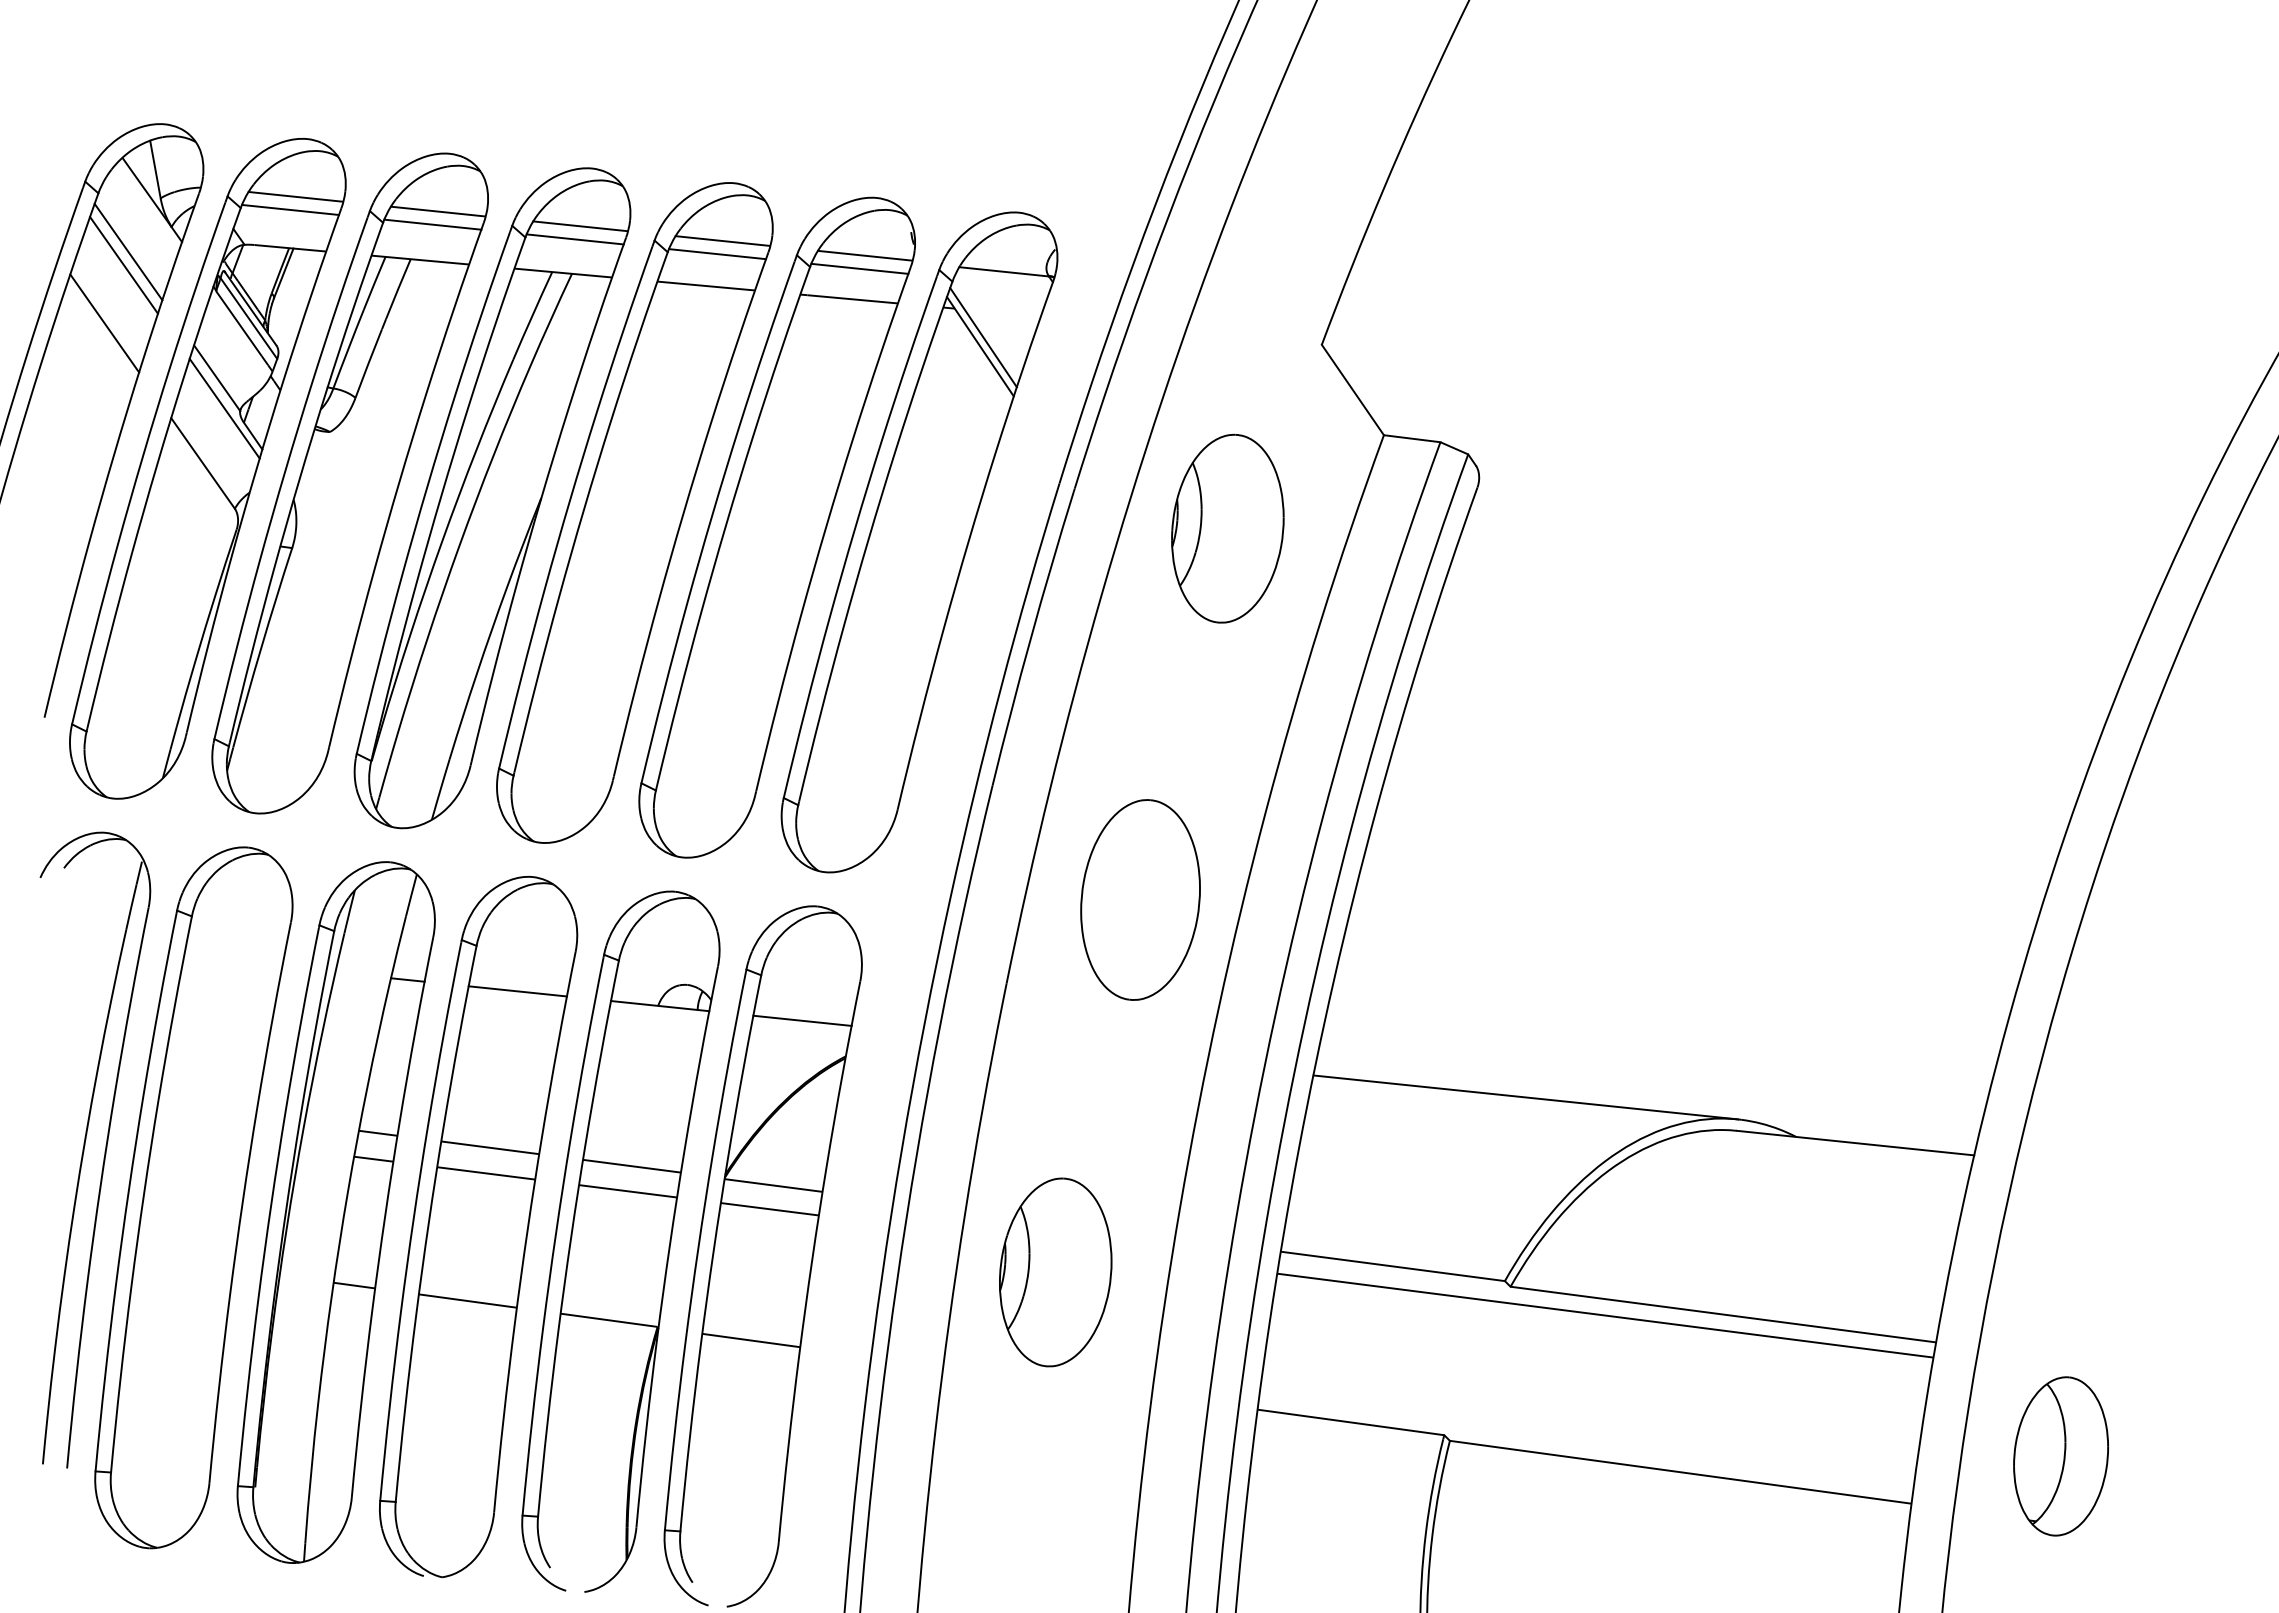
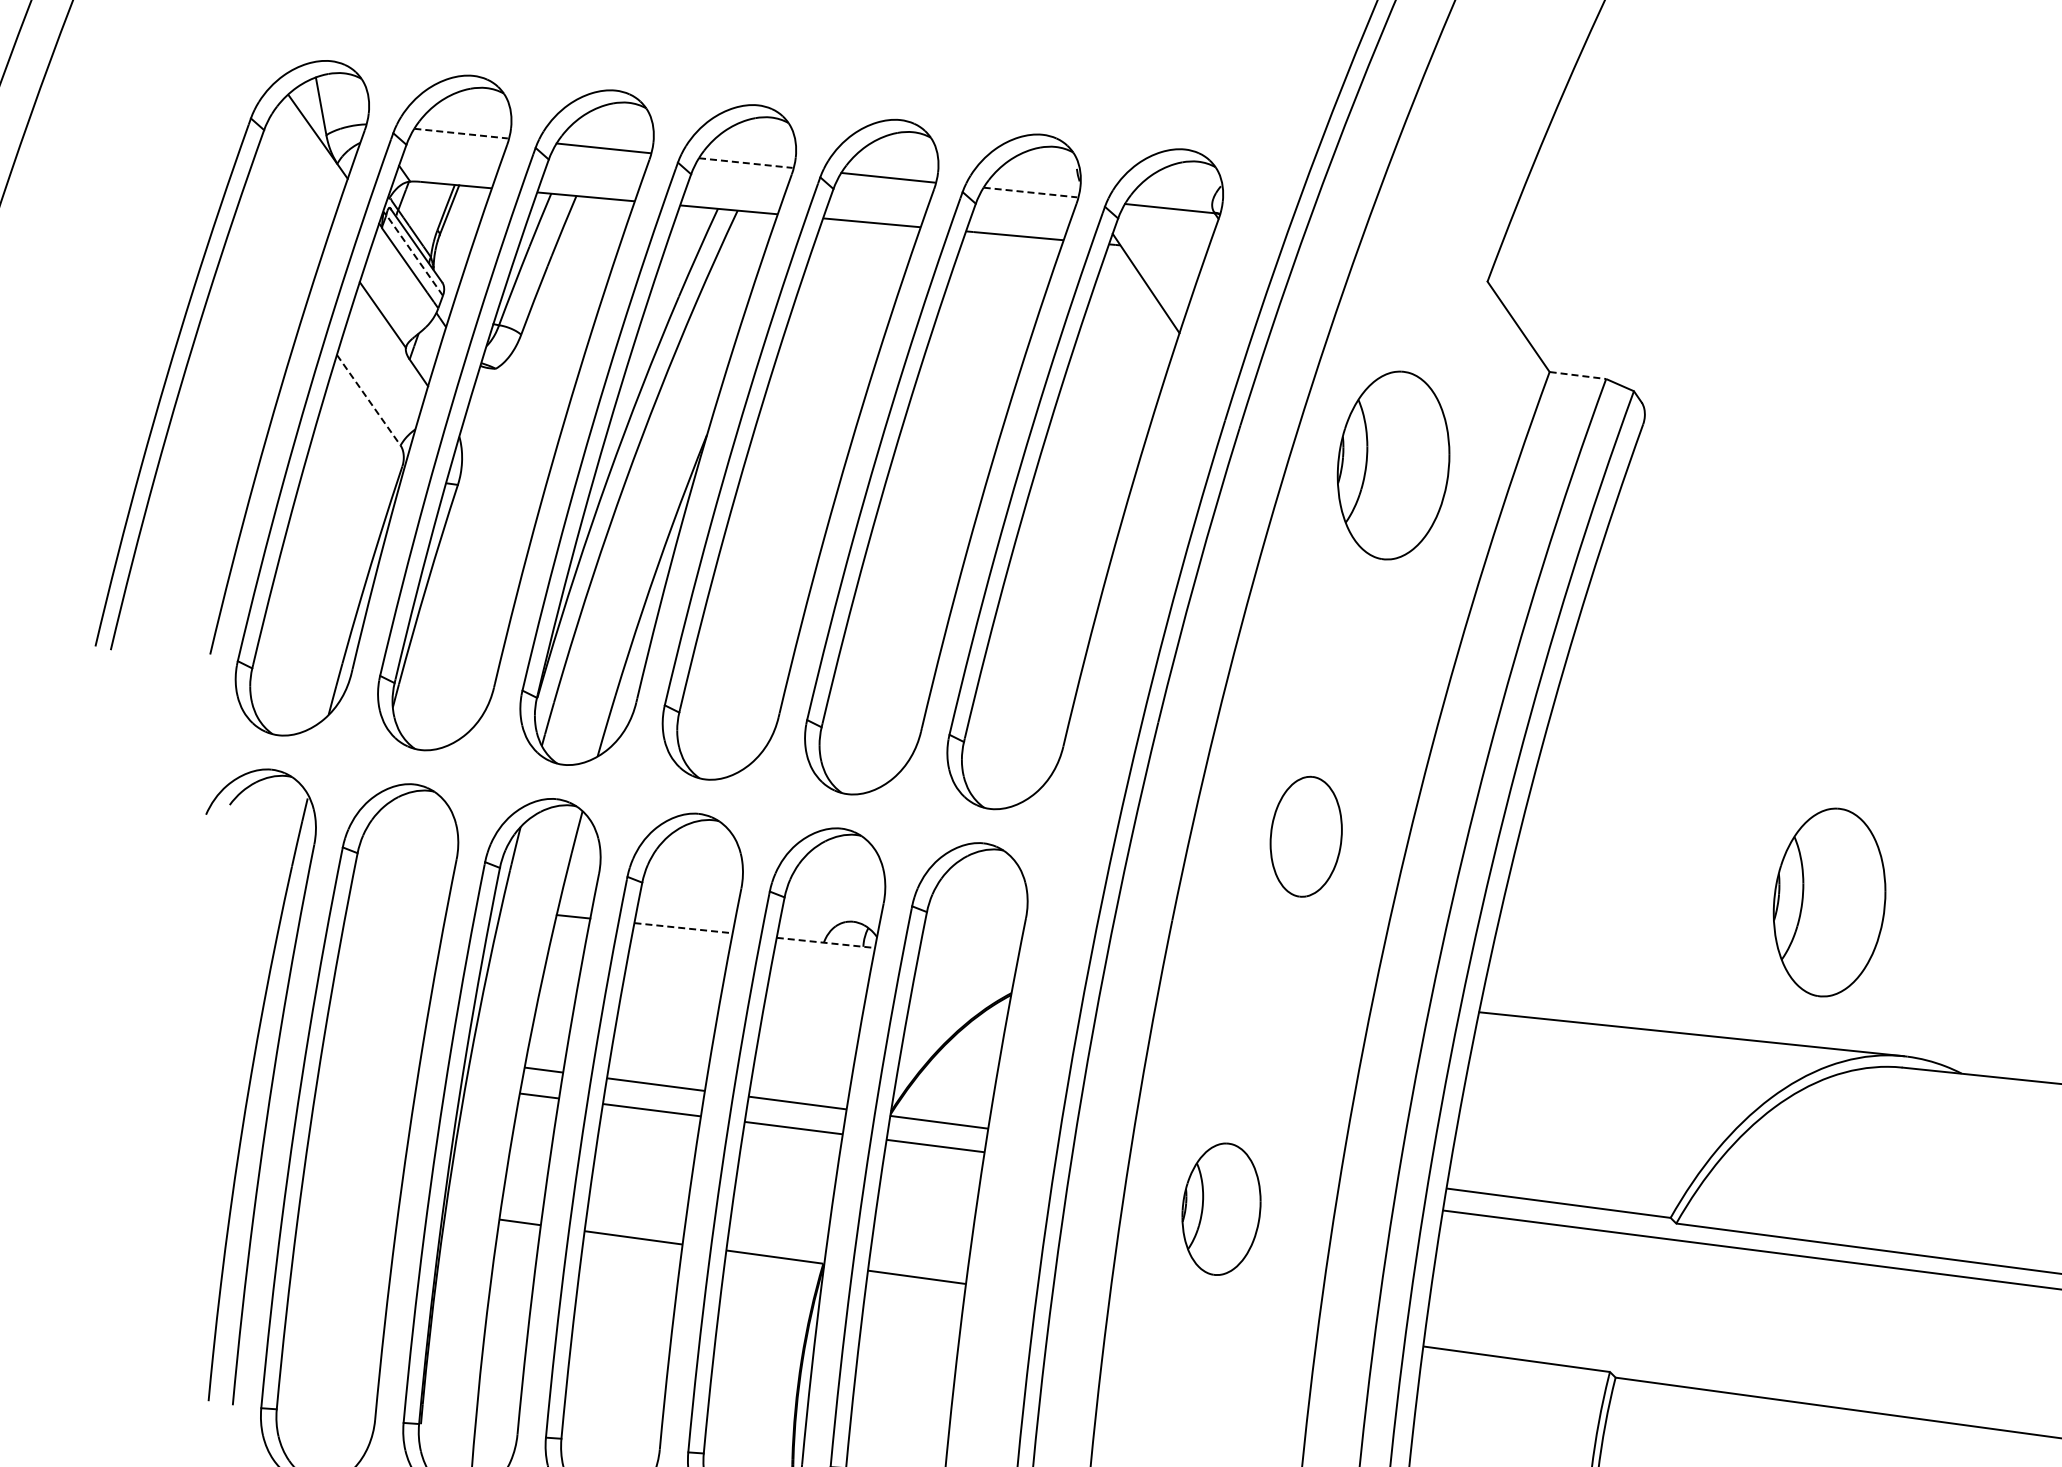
line: (295, 196) -> (461, 133), solid -> dashed
line: (290, 209) -> (456, 146), removed
line: (432, 224) -> (598, 161), removed
line: (580, 226) -> (746, 163), solid -> dashed
line: (574, 239) -> (740, 176), removed
line: (128, 251) -> (294, 188), removed
line: (717, 254) -> (883, 191), removed
line: (864, 255) -> (1030, 192), solid -> dashed
line: (123, 265) -> (289, 202), removed
line: (859, 268) -> (1025, 205), removed
line: (248, 318) -> (414, 255), solid -> dashed
line: (104, 323) -> (270, 260), removed
line: (983, 337) -> (1149, 274), removed
line: (224, 408) -> (390, 345), removed
line: (1412, 438) -> (1578, 375), solid -> dashed
line: (203, 463) -> (369, 400), solid -> dashed
part: (1140, 899) -> (1306, 836), size x0.6
part: (1663, 965) -> (1829, 902), added
line: (518, 991) -> (684, 928), solid -> dashed
line: (660, 1006) -> (826, 943), solid -> dashed
line: (802, 1020) -> (968, 957), removed
part: (1055, 1272) -> (1221, 1209), size x0.7

